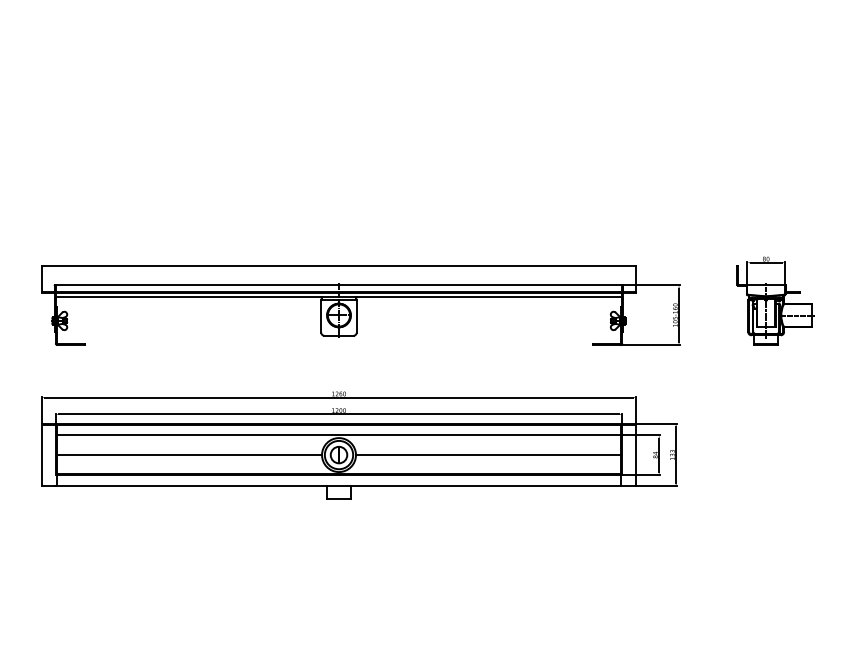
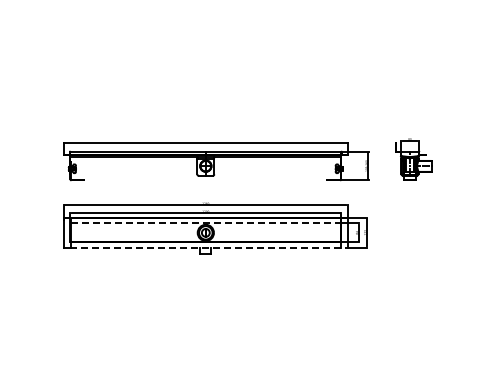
line: (338, 435) -> (205, 223), solid -> dashed
line: (187, 454) -> (133, 232), removed
line: (486, 454) -> (276, 232), removed
line: (346, 485) -> (209, 247), solid -> dashed

